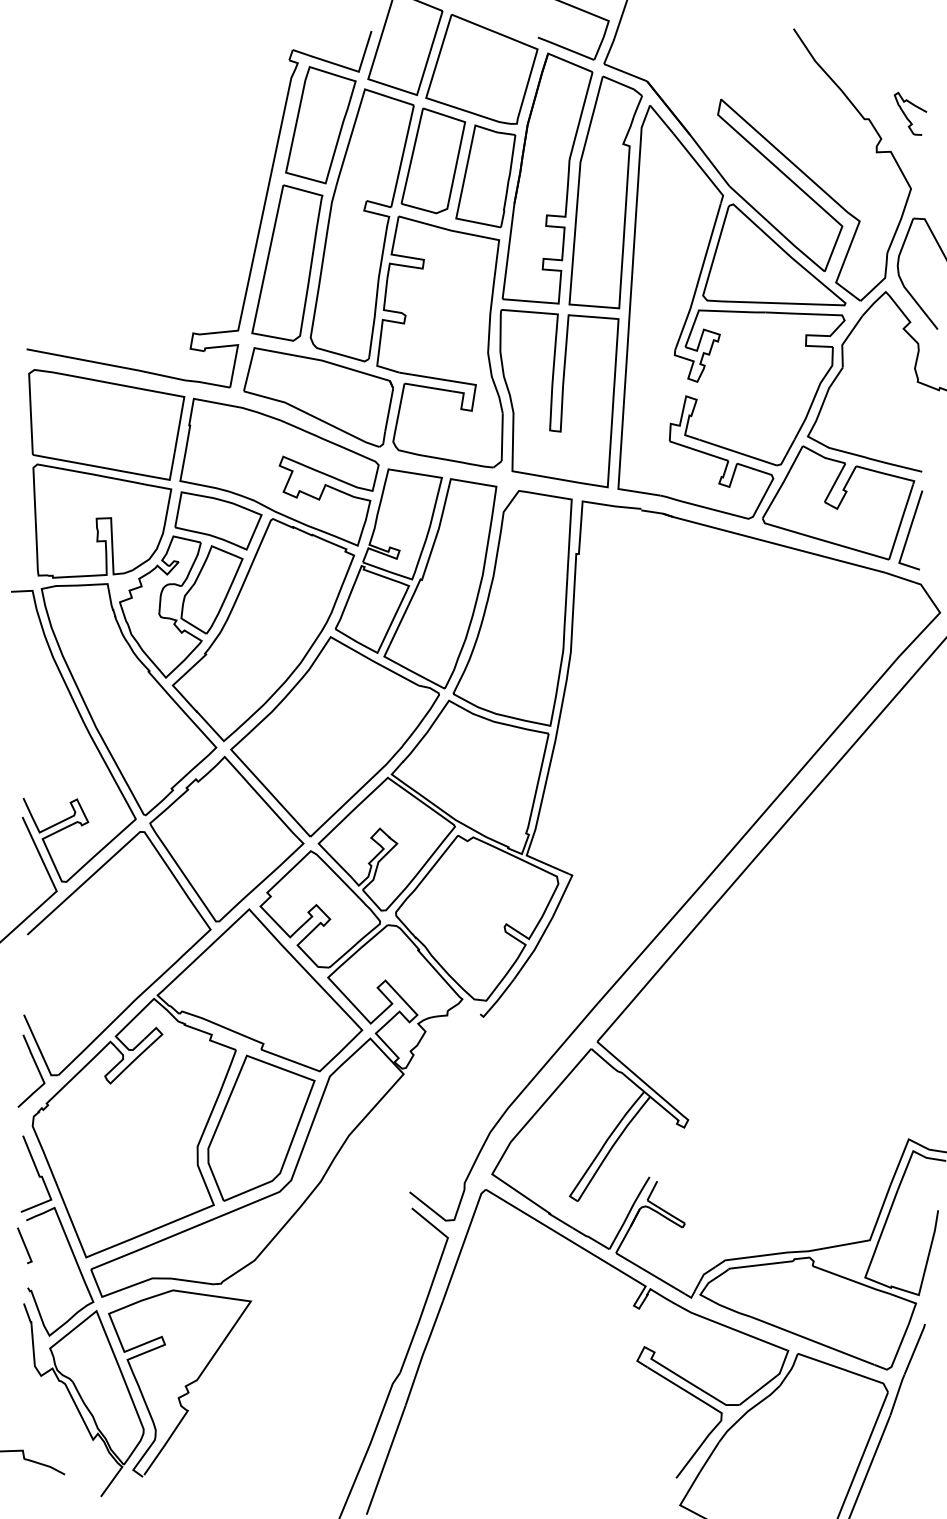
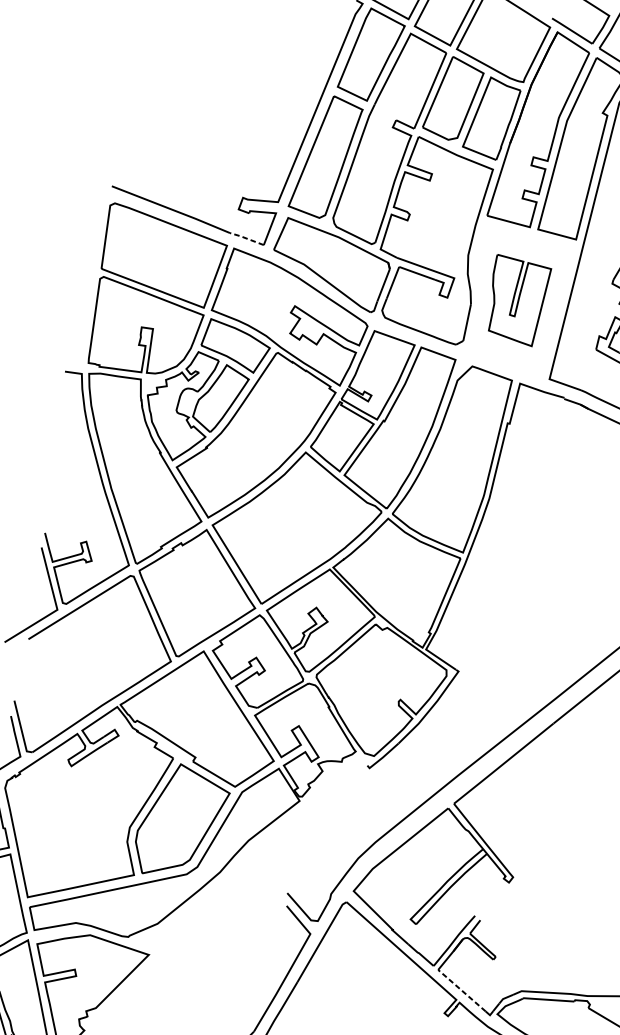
line: (207, 383) -> (246, 238), solid -> dashed
part: (559, 398) -> (516, 300), size x0.6
line: (650, 1273) -> (461, 990), solid -> dashed

